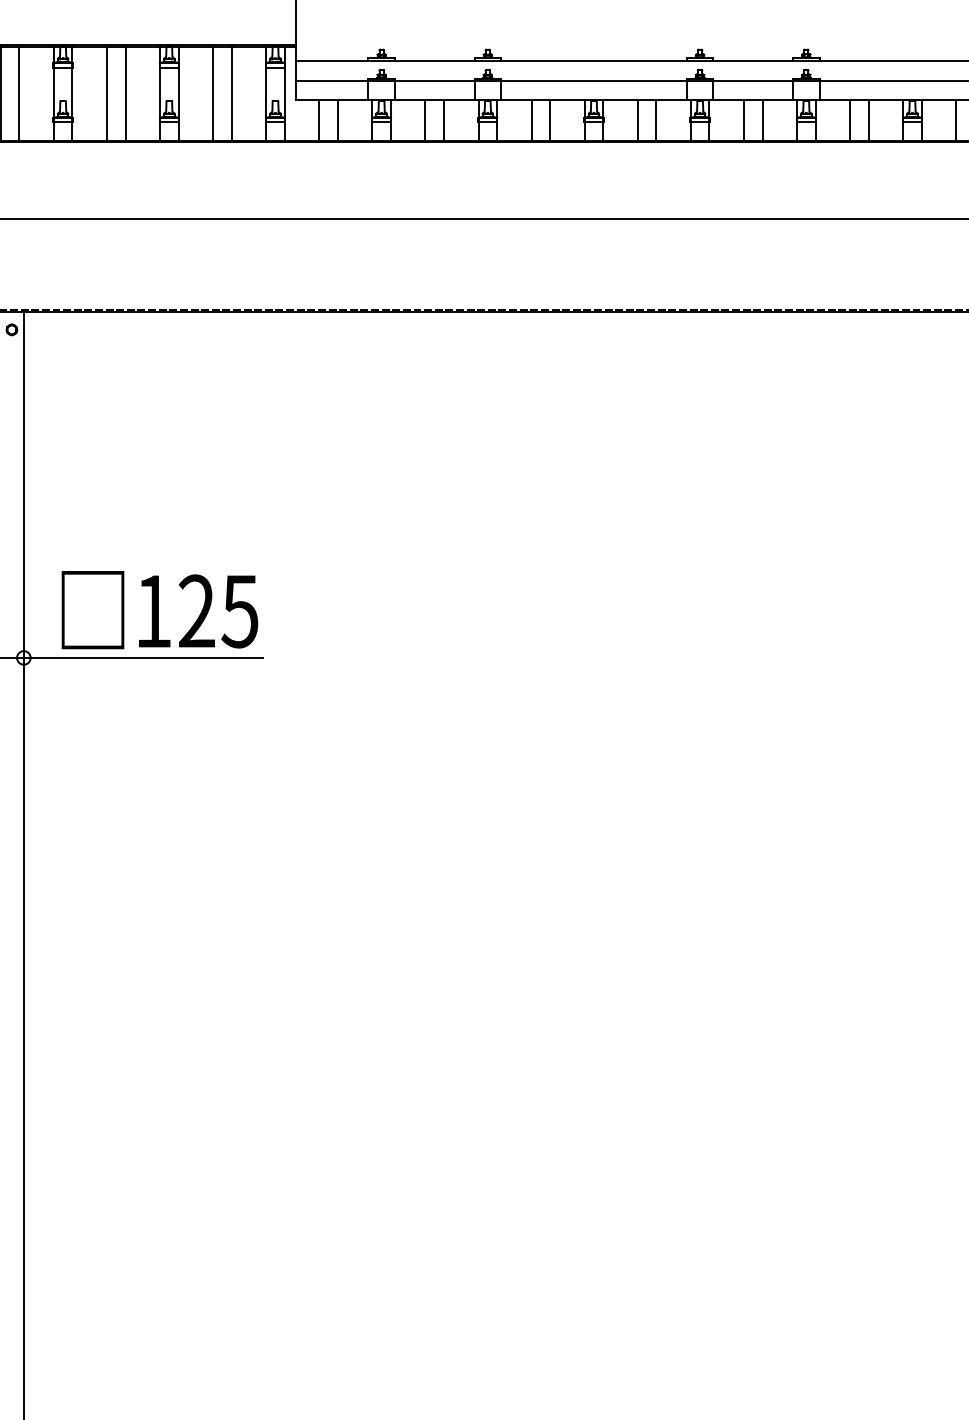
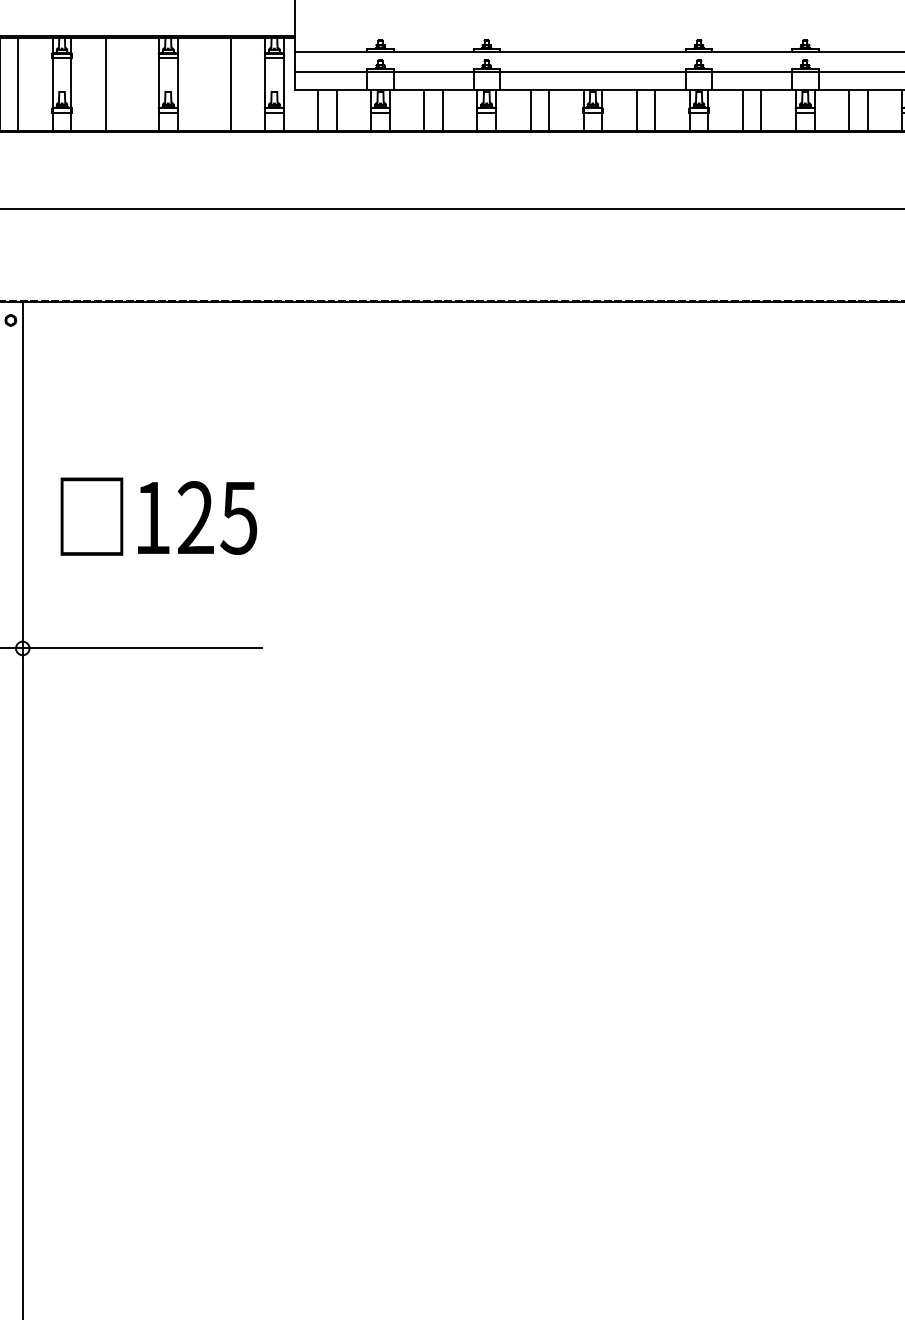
line: (125, 93) -> (124, 84), removed
line: (213, 93) -> (212, 84), removed
text: (159, 610) -> (158, 517), moved

